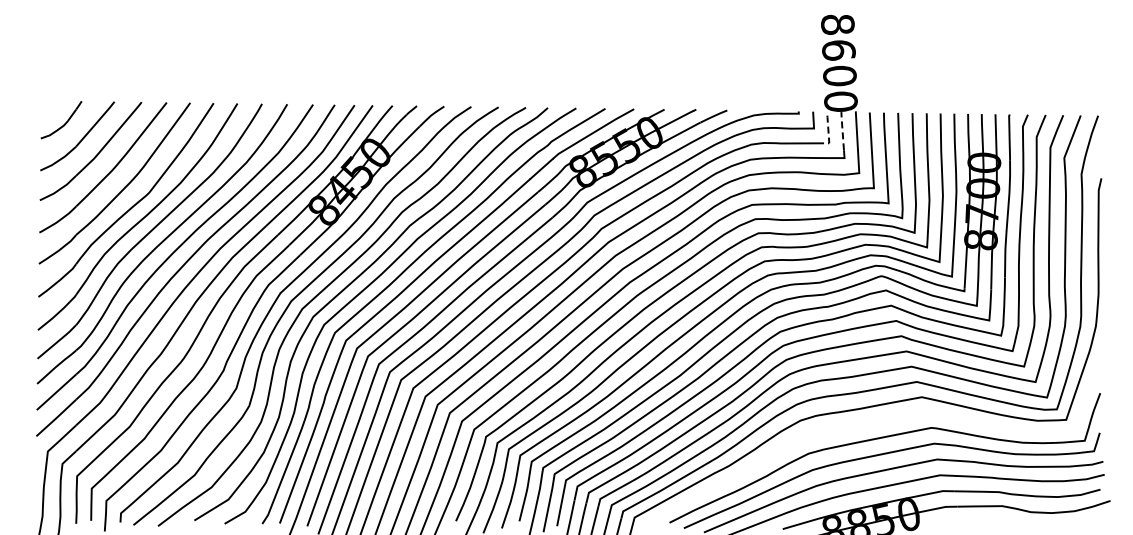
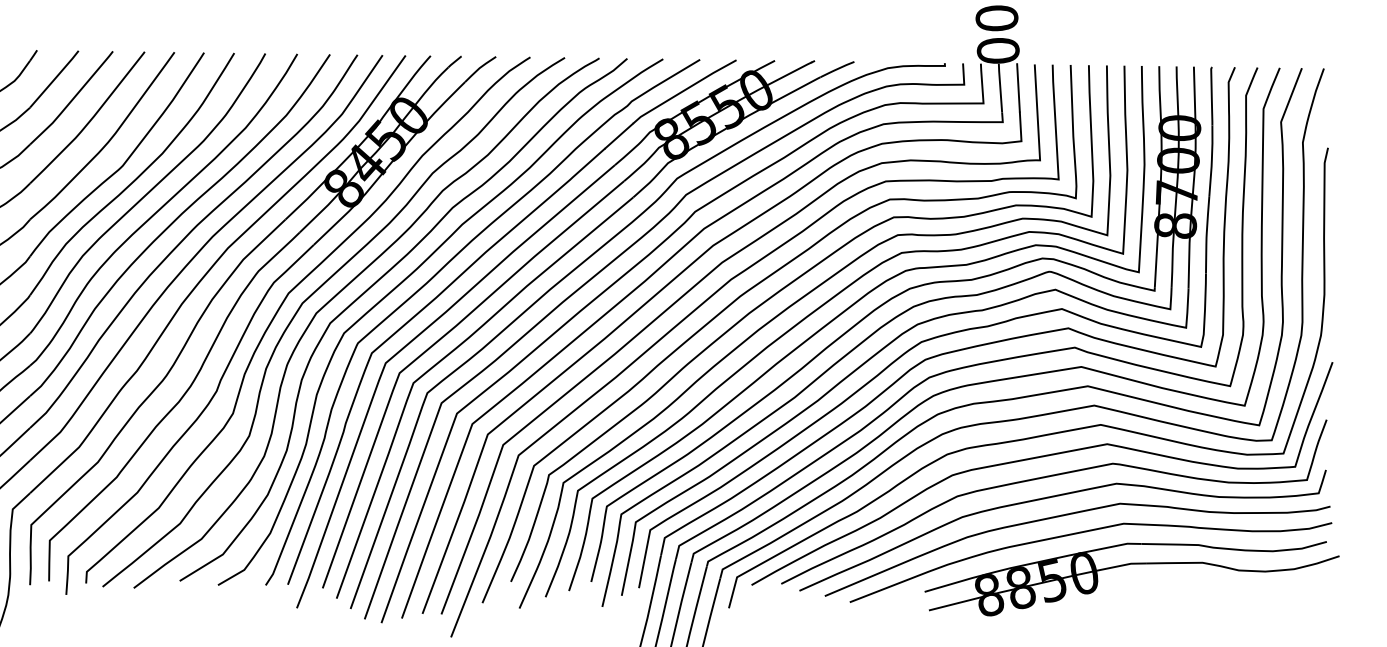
line: (842, 130) -> (1000, 87), dashed -> solid
line: (828, 133) -> (982, 91), dashed -> solid
curve: (875, 423) -> (1042, 458), added

